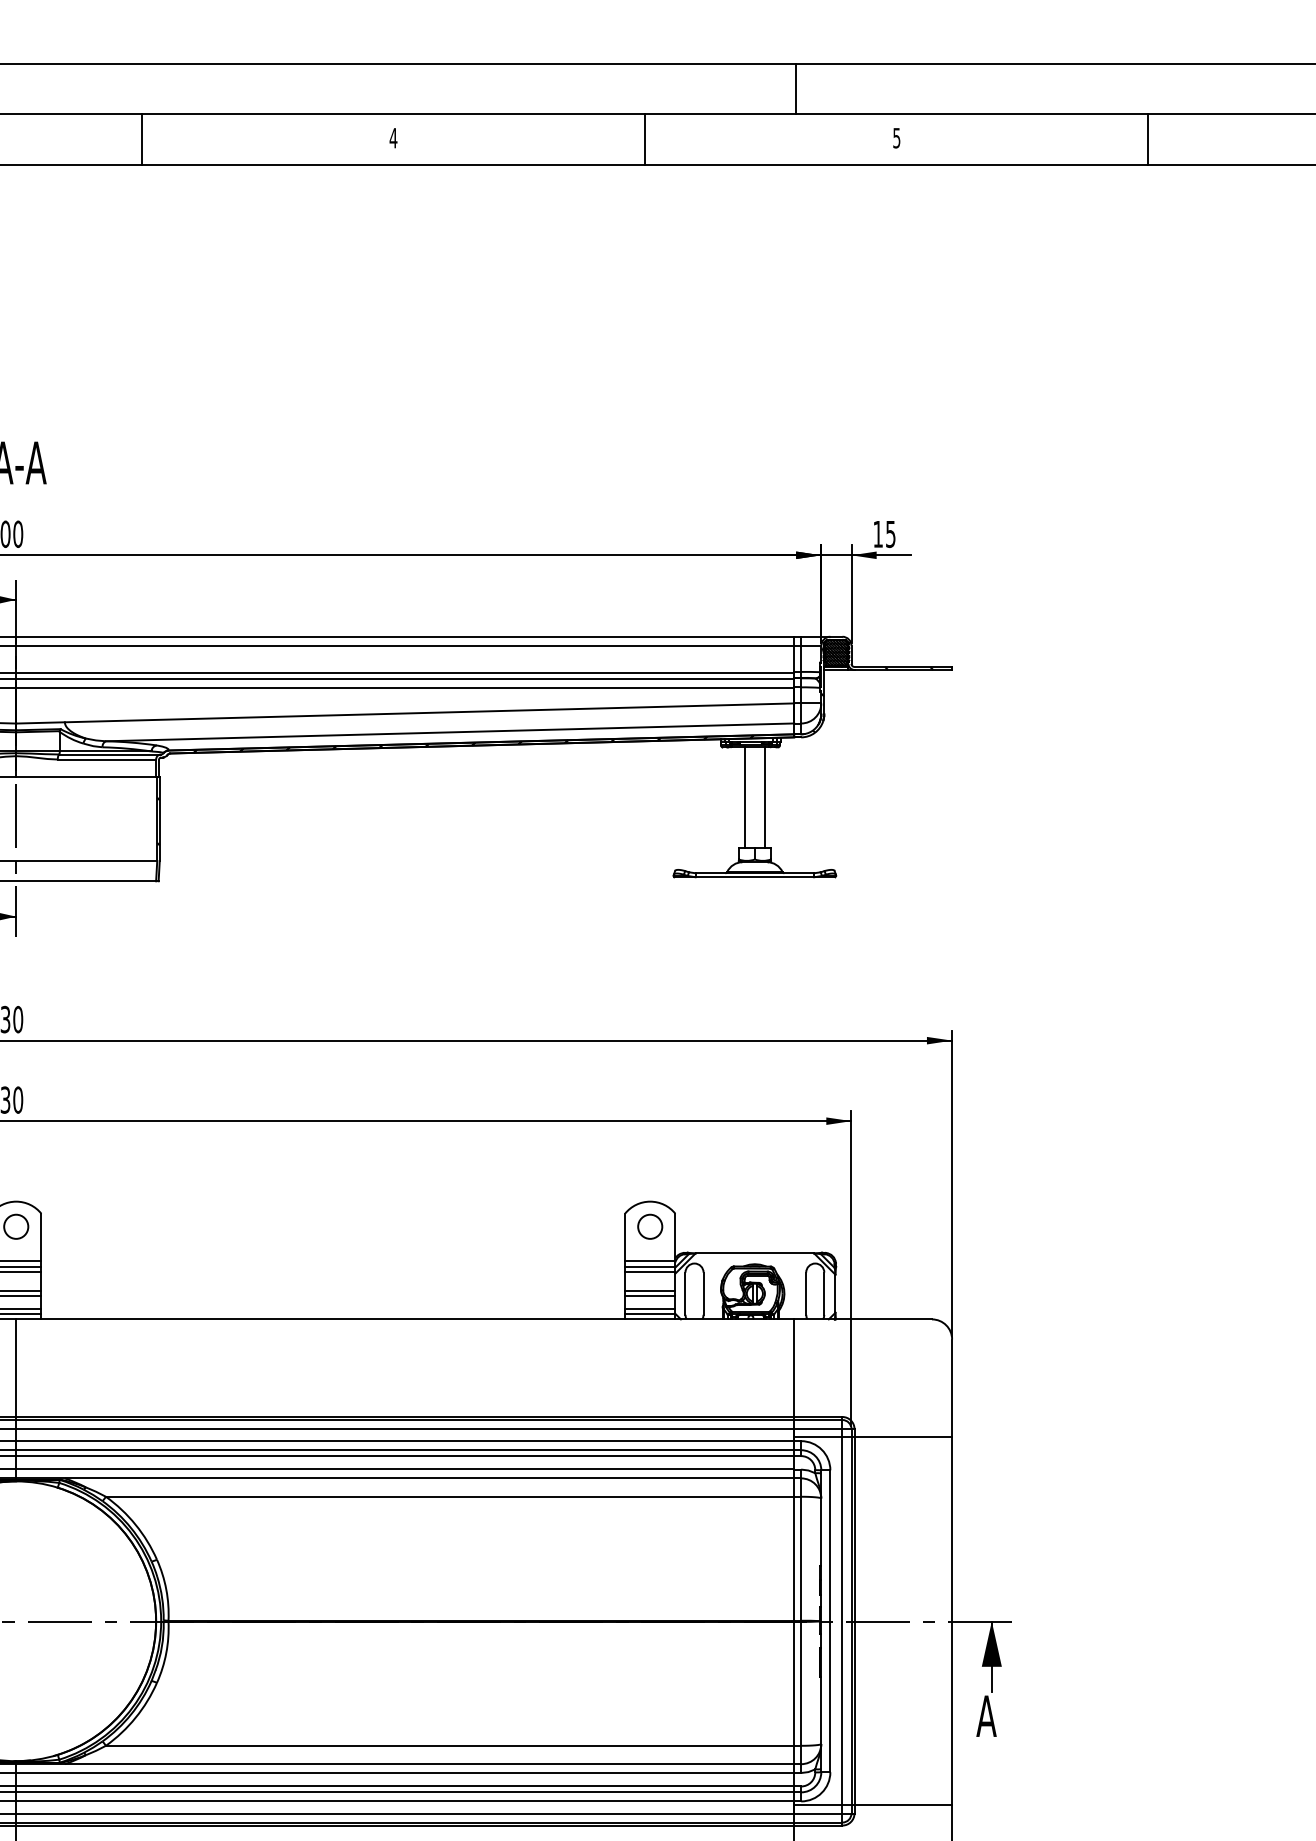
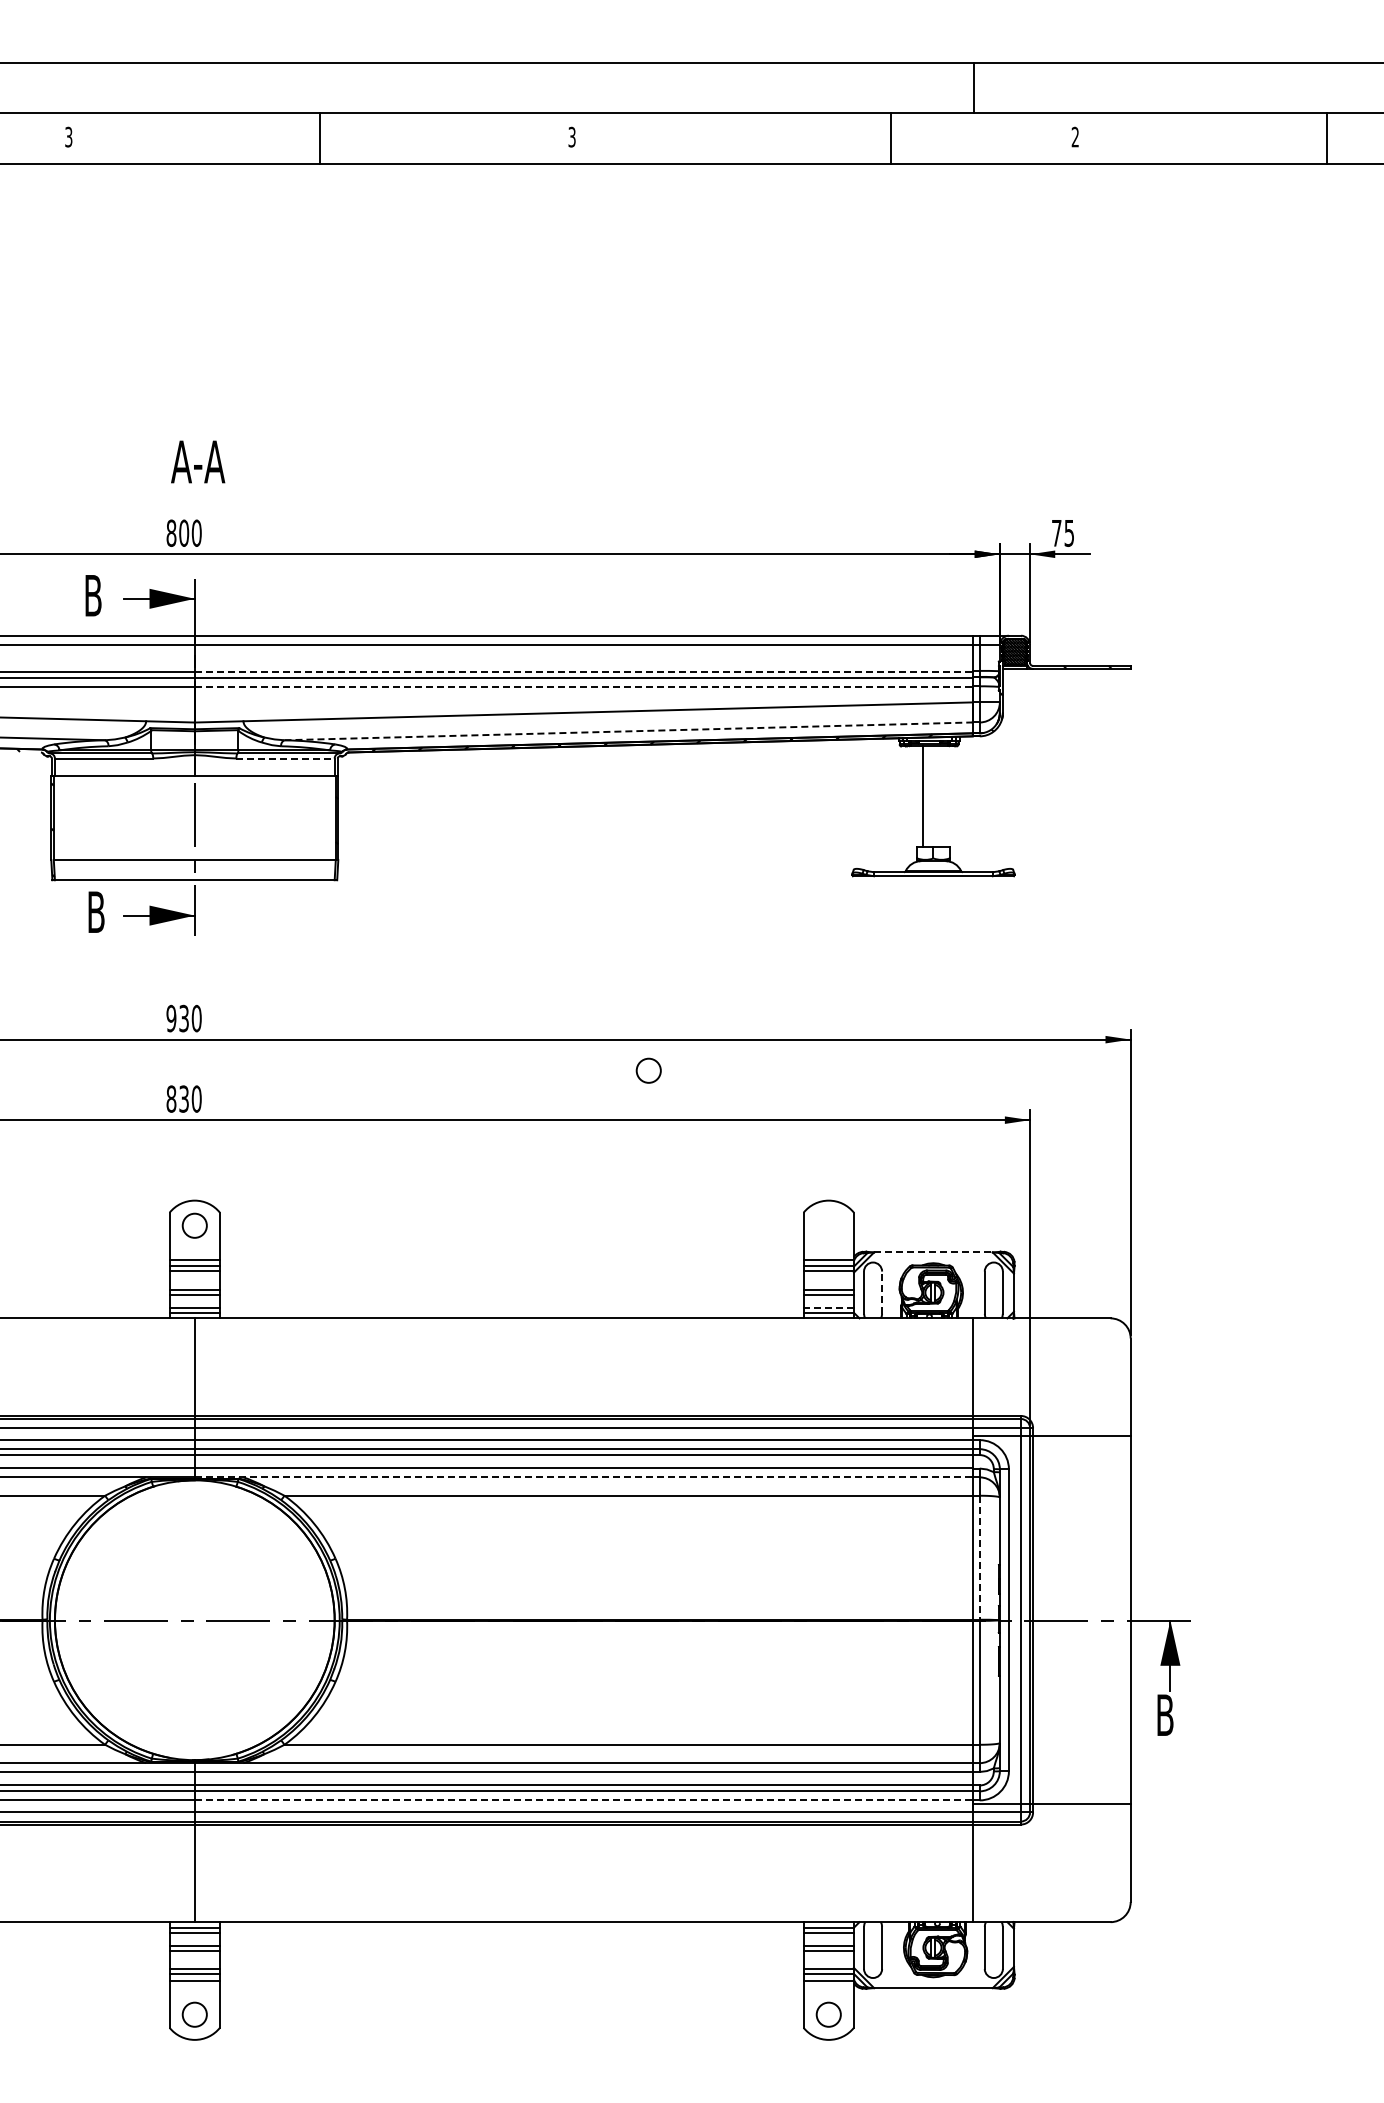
text: (393, 137) -> (572, 136), 4 -> 3
text: (895, 137) -> (1074, 136), 5 -> 2
line: (644, 139) -> (891, 138), moved
text: (877, 534) -> (1056, 533), 15 -> 75
line: (404, 672) -> (583, 671), solid -> dashed
line: (404, 688) -> (583, 687), solid -> dashed
line: (450, 732) -> (629, 731), solid -> dashed
line: (107, 759) -> (286, 758), solid -> dashed
line: (764, 797) -> (943, 796), removed
circle: (649, 1226) -> (648, 1070), moved
line: (754, 1253) -> (933, 1252), solid -> dashed
line: (703, 1293) -> (882, 1292), solid -> dashed
line: (649, 1308) -> (828, 1307), solid -> dashed
line: (404, 1478) -> (583, 1477), solid -> dashed
line: (800, 1558) -> (979, 1557), solid -> dashed
text: (986, 1715) -> (1165, 1714), A -> B
line: (404, 1801) -> (583, 1800), solid -> dashed

